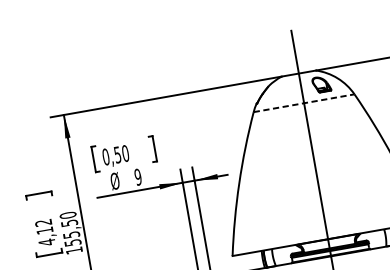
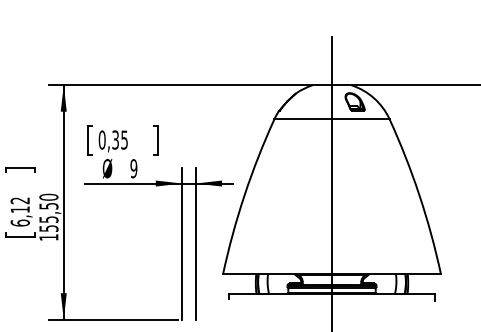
line: (304, 103) -> (332, 119), dashed -> solid
text: (121, 153) -> (120, 139), 0,50 -> 0,35
text: (46, 242) -> (19, 222), 4,12 -> 6,12

